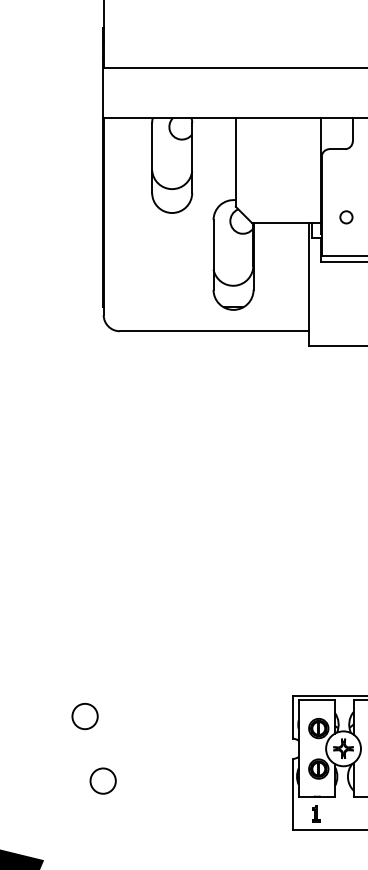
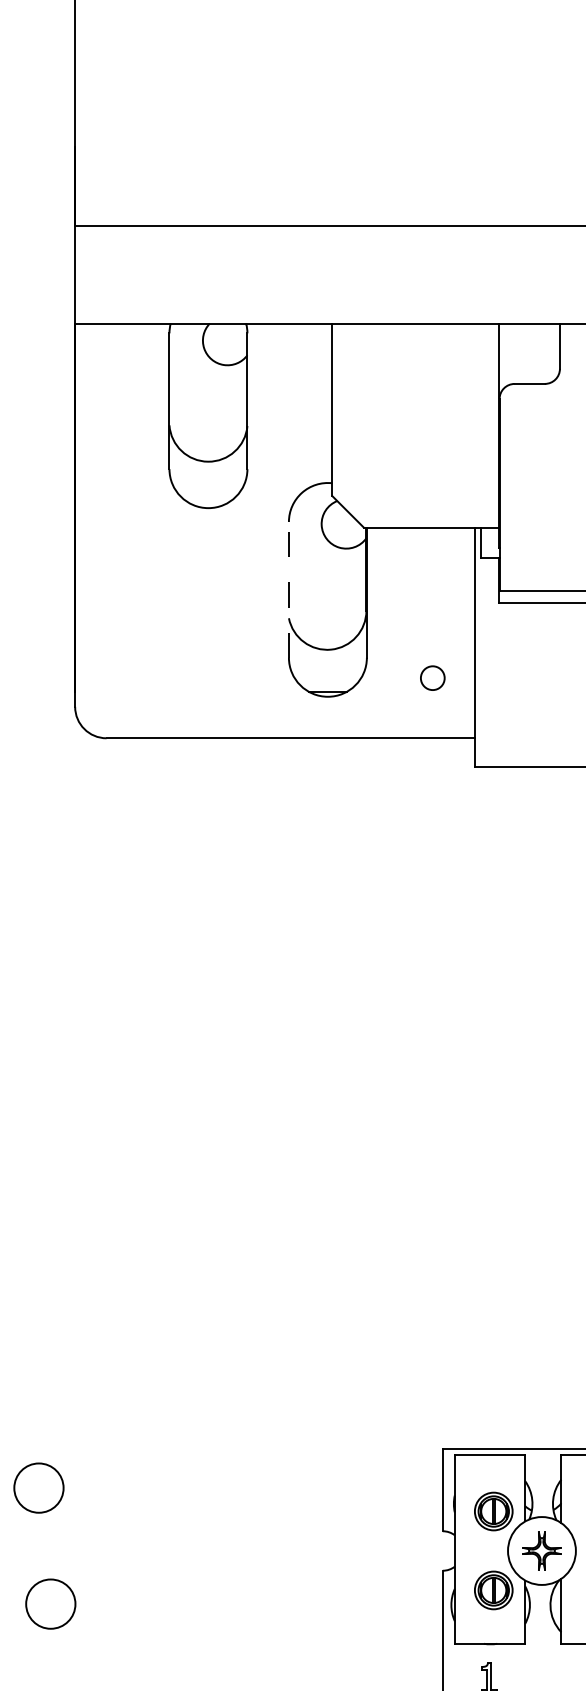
circle: (346, 217) -> (432, 678), moved
line: (213, 255) -> (288, 590), solid -> dashed
circle: (102, 780) -> (49, 1602), moved

